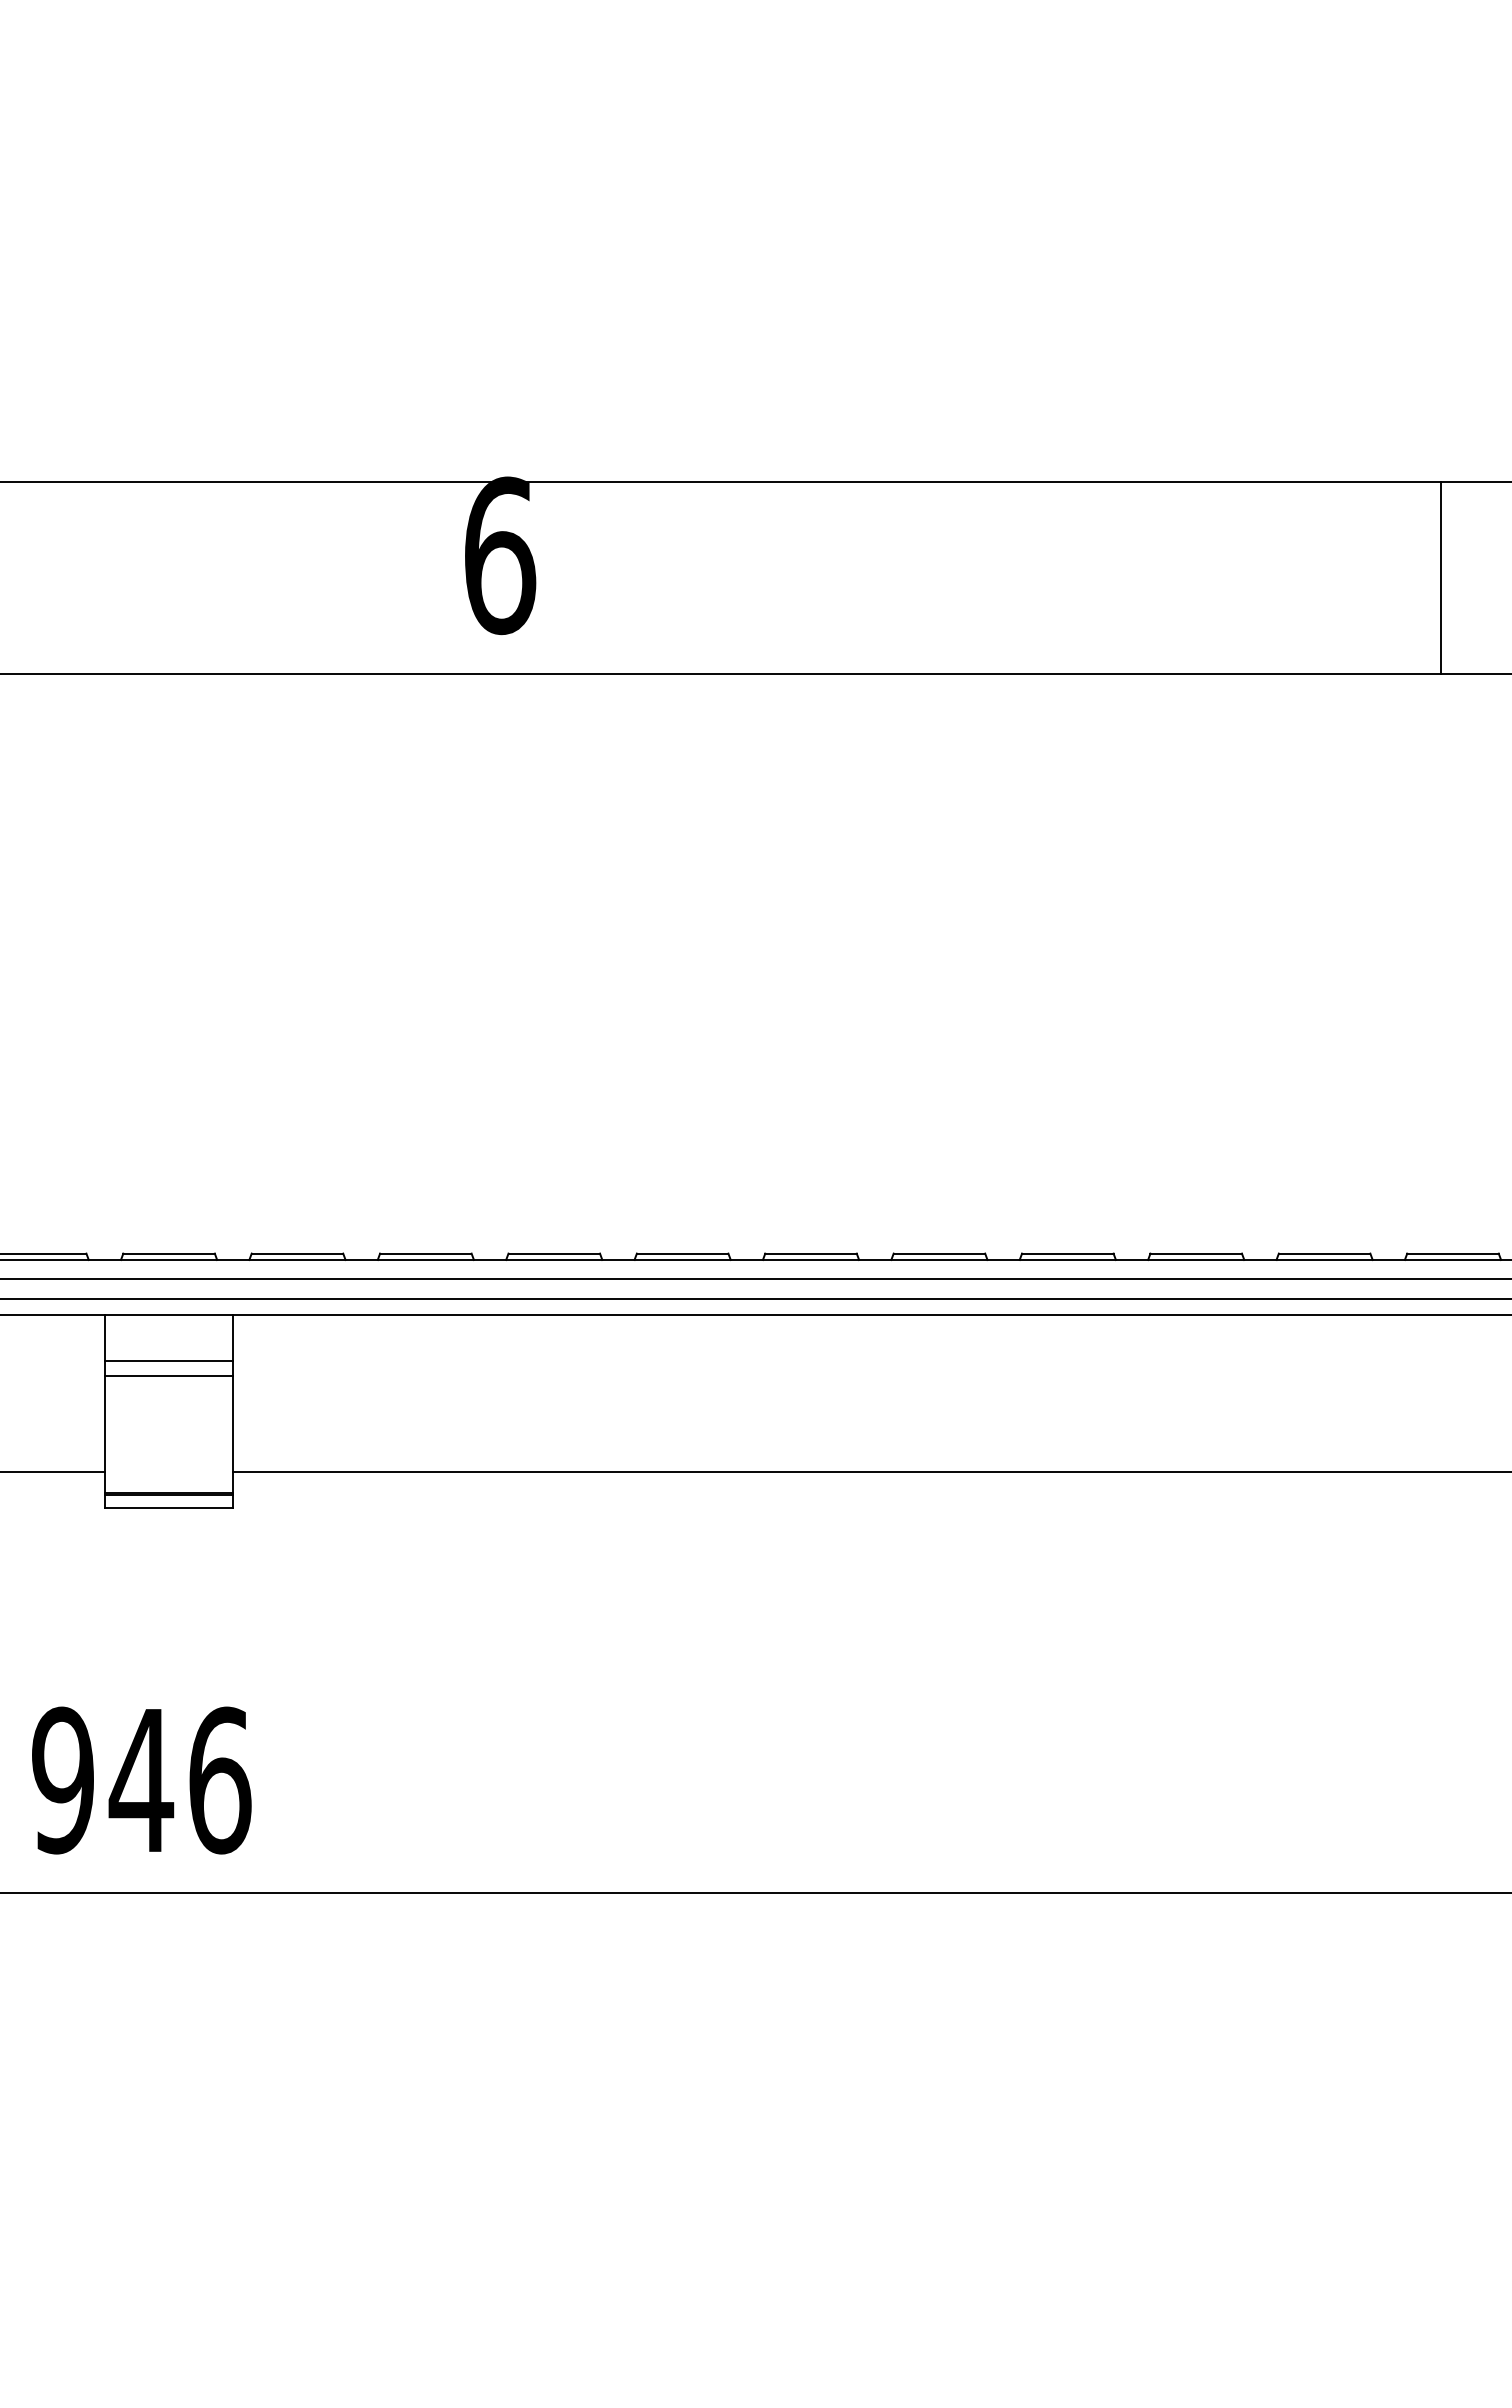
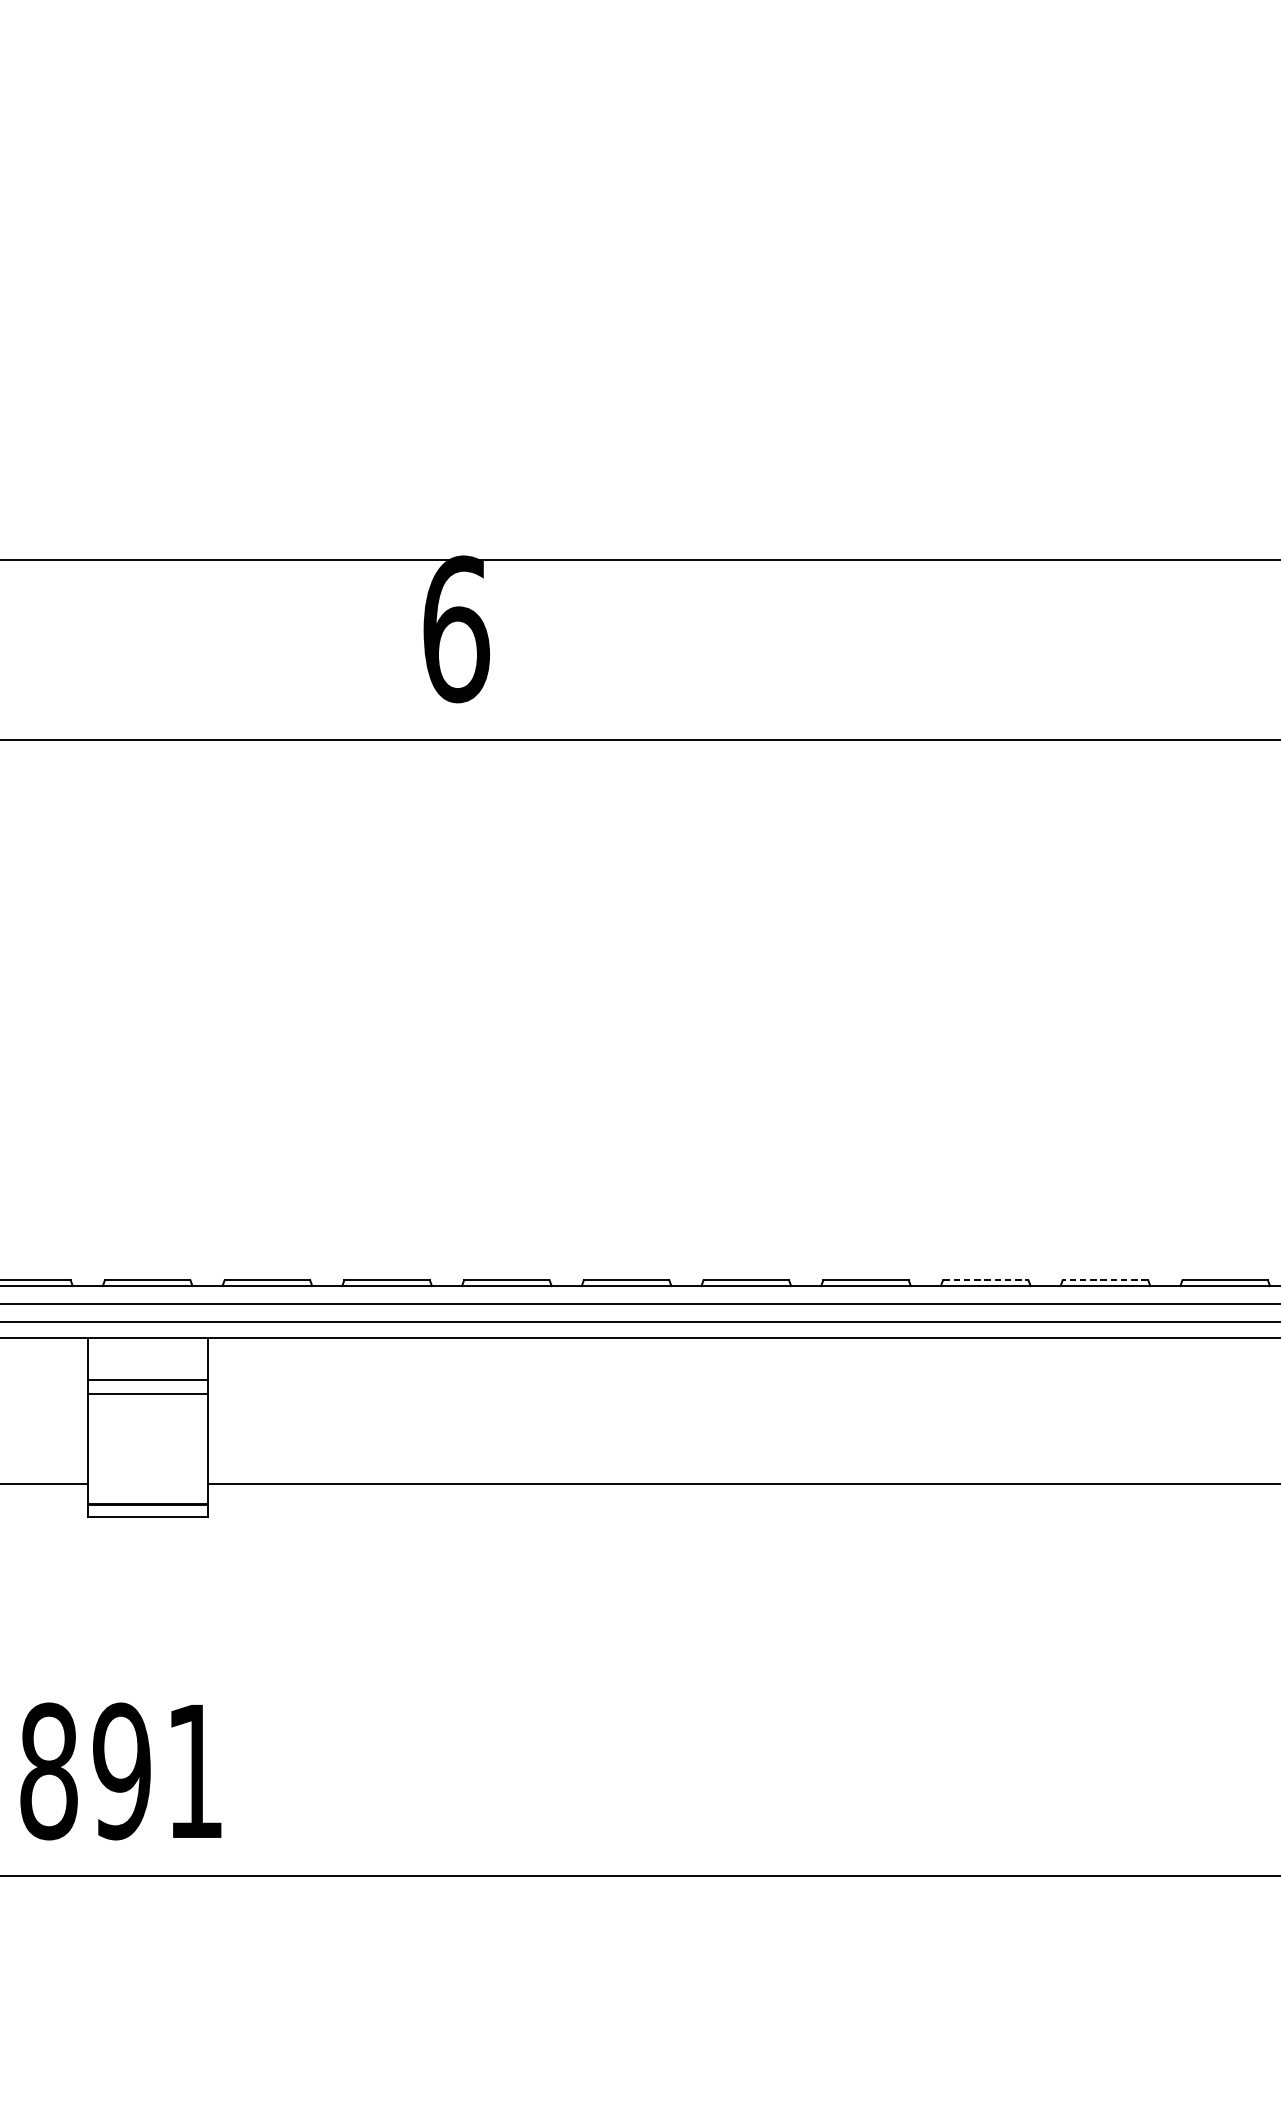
line: (1067, 1253) -> (985, 1279), solid -> dashed
line: (1196, 1253) -> (1105, 1279), solid -> dashed
text: (141, 1780) -> (121, 1771), 946 -> 891

